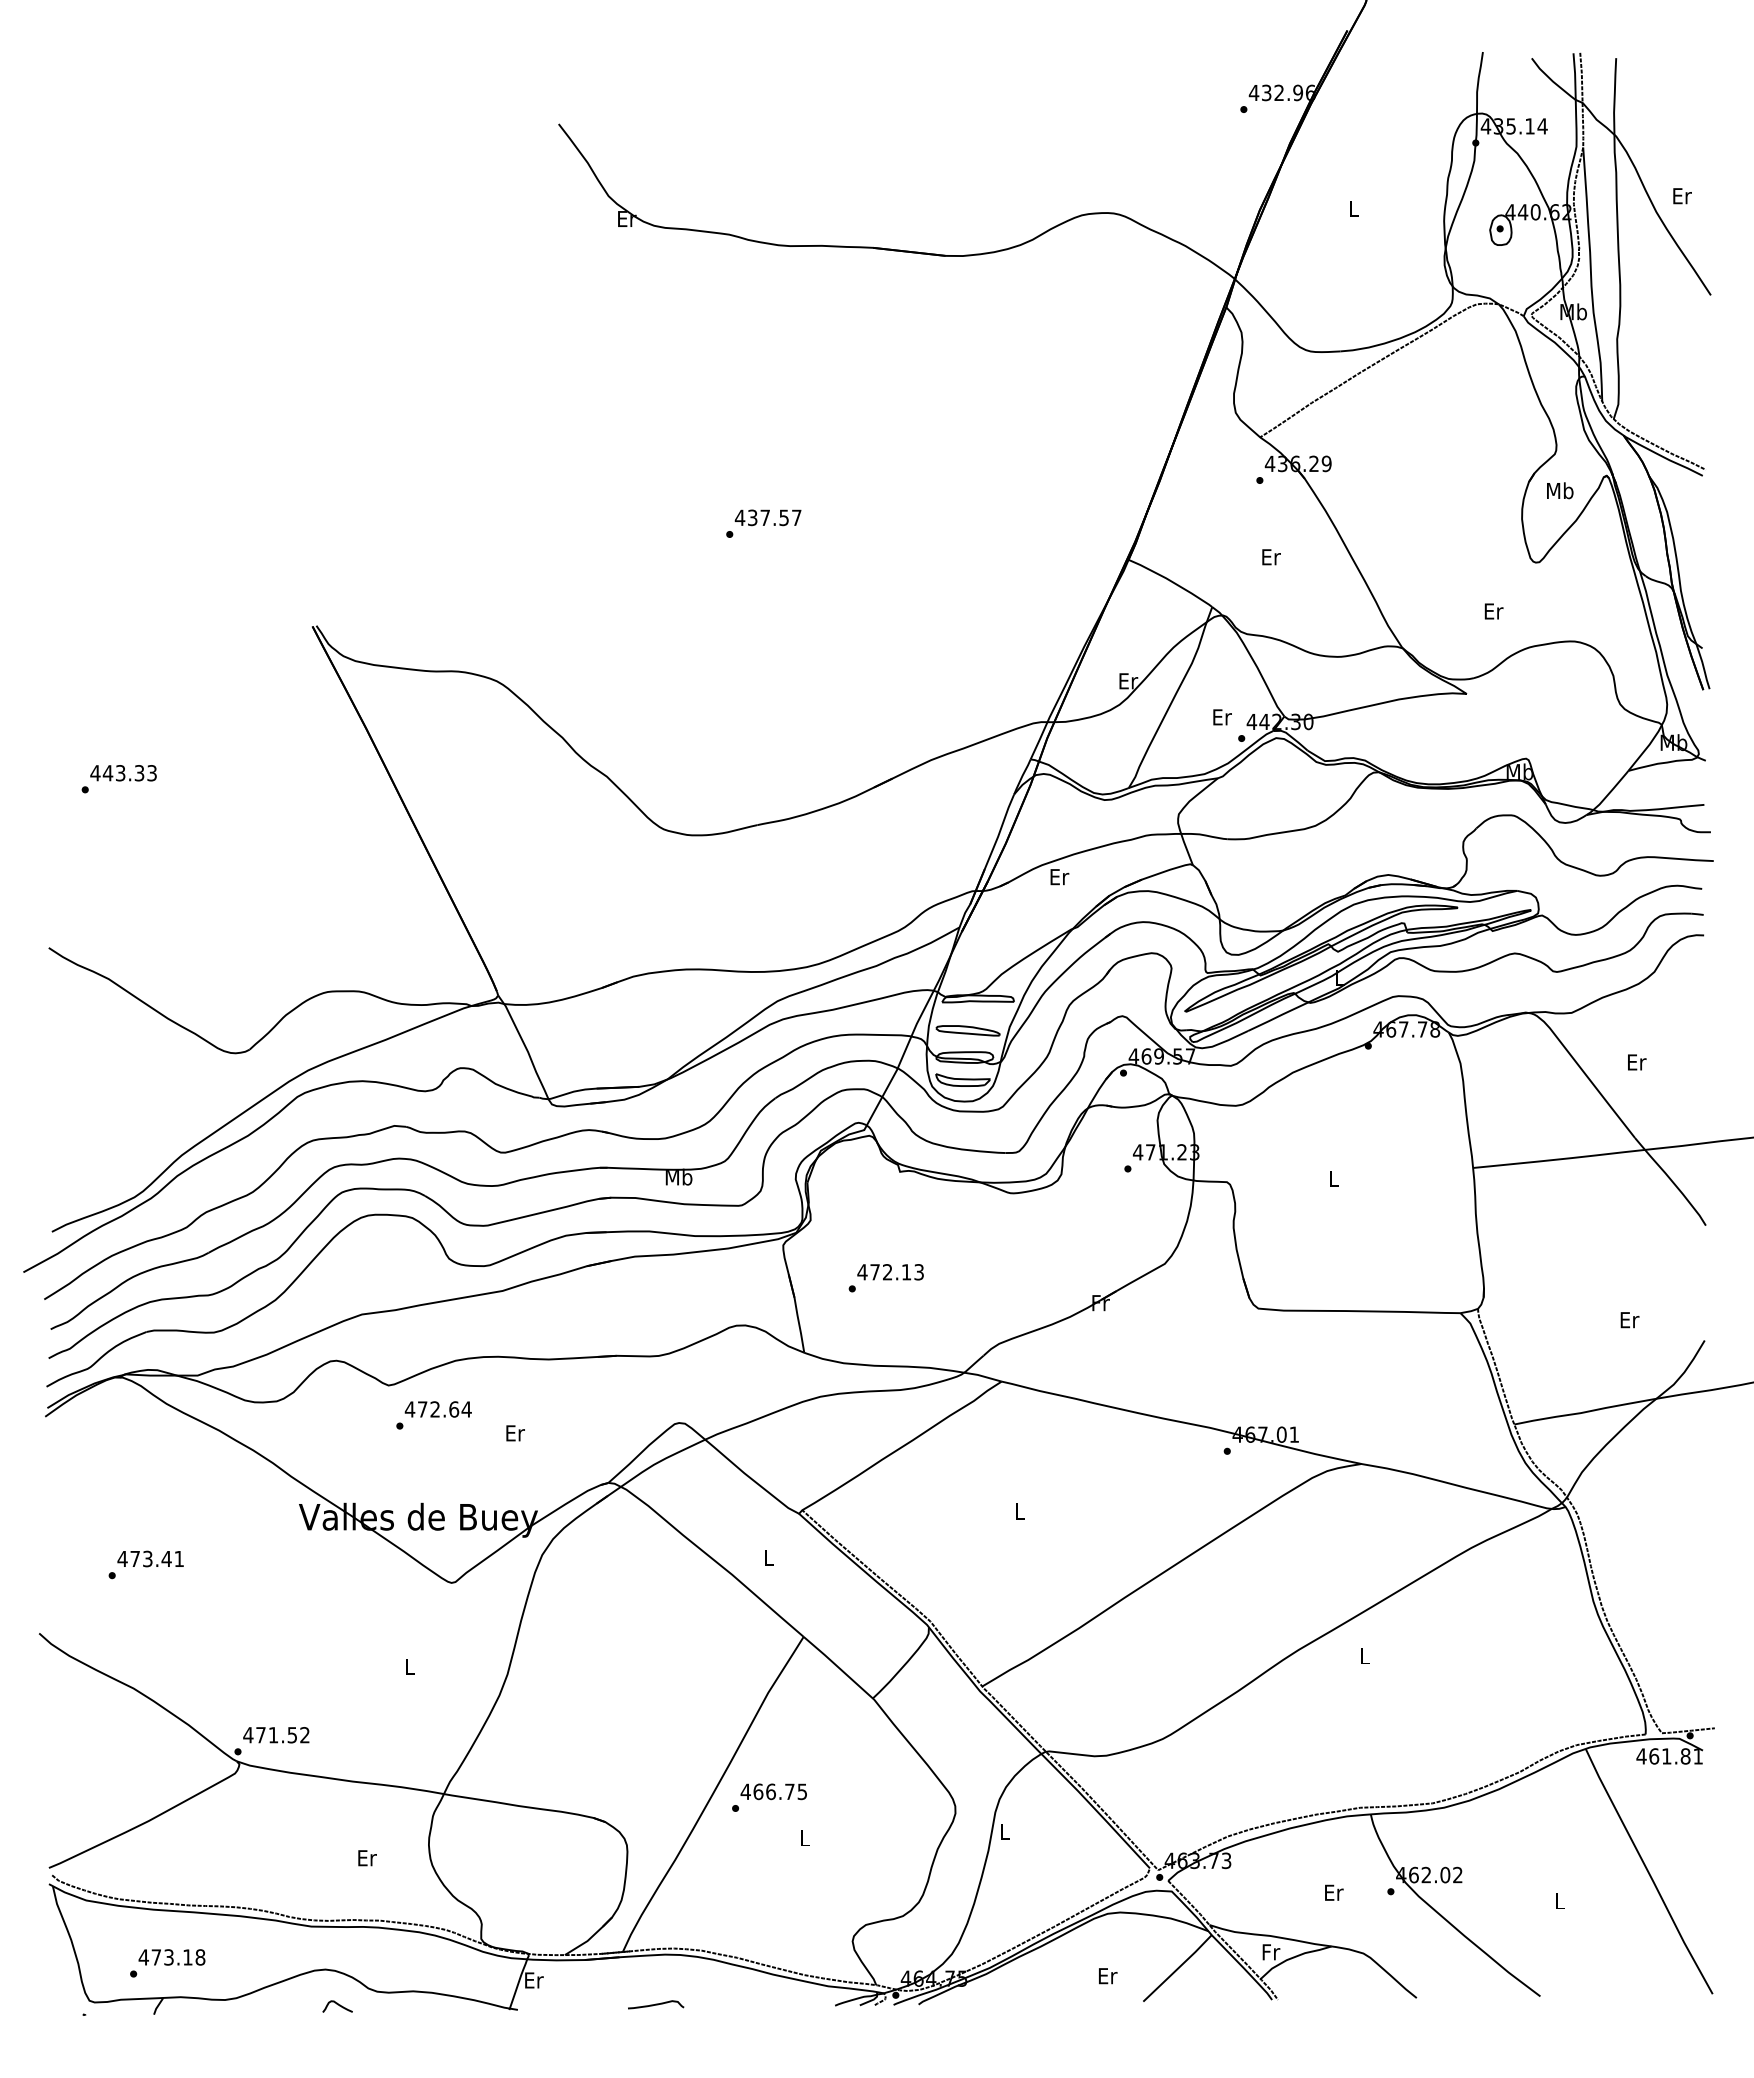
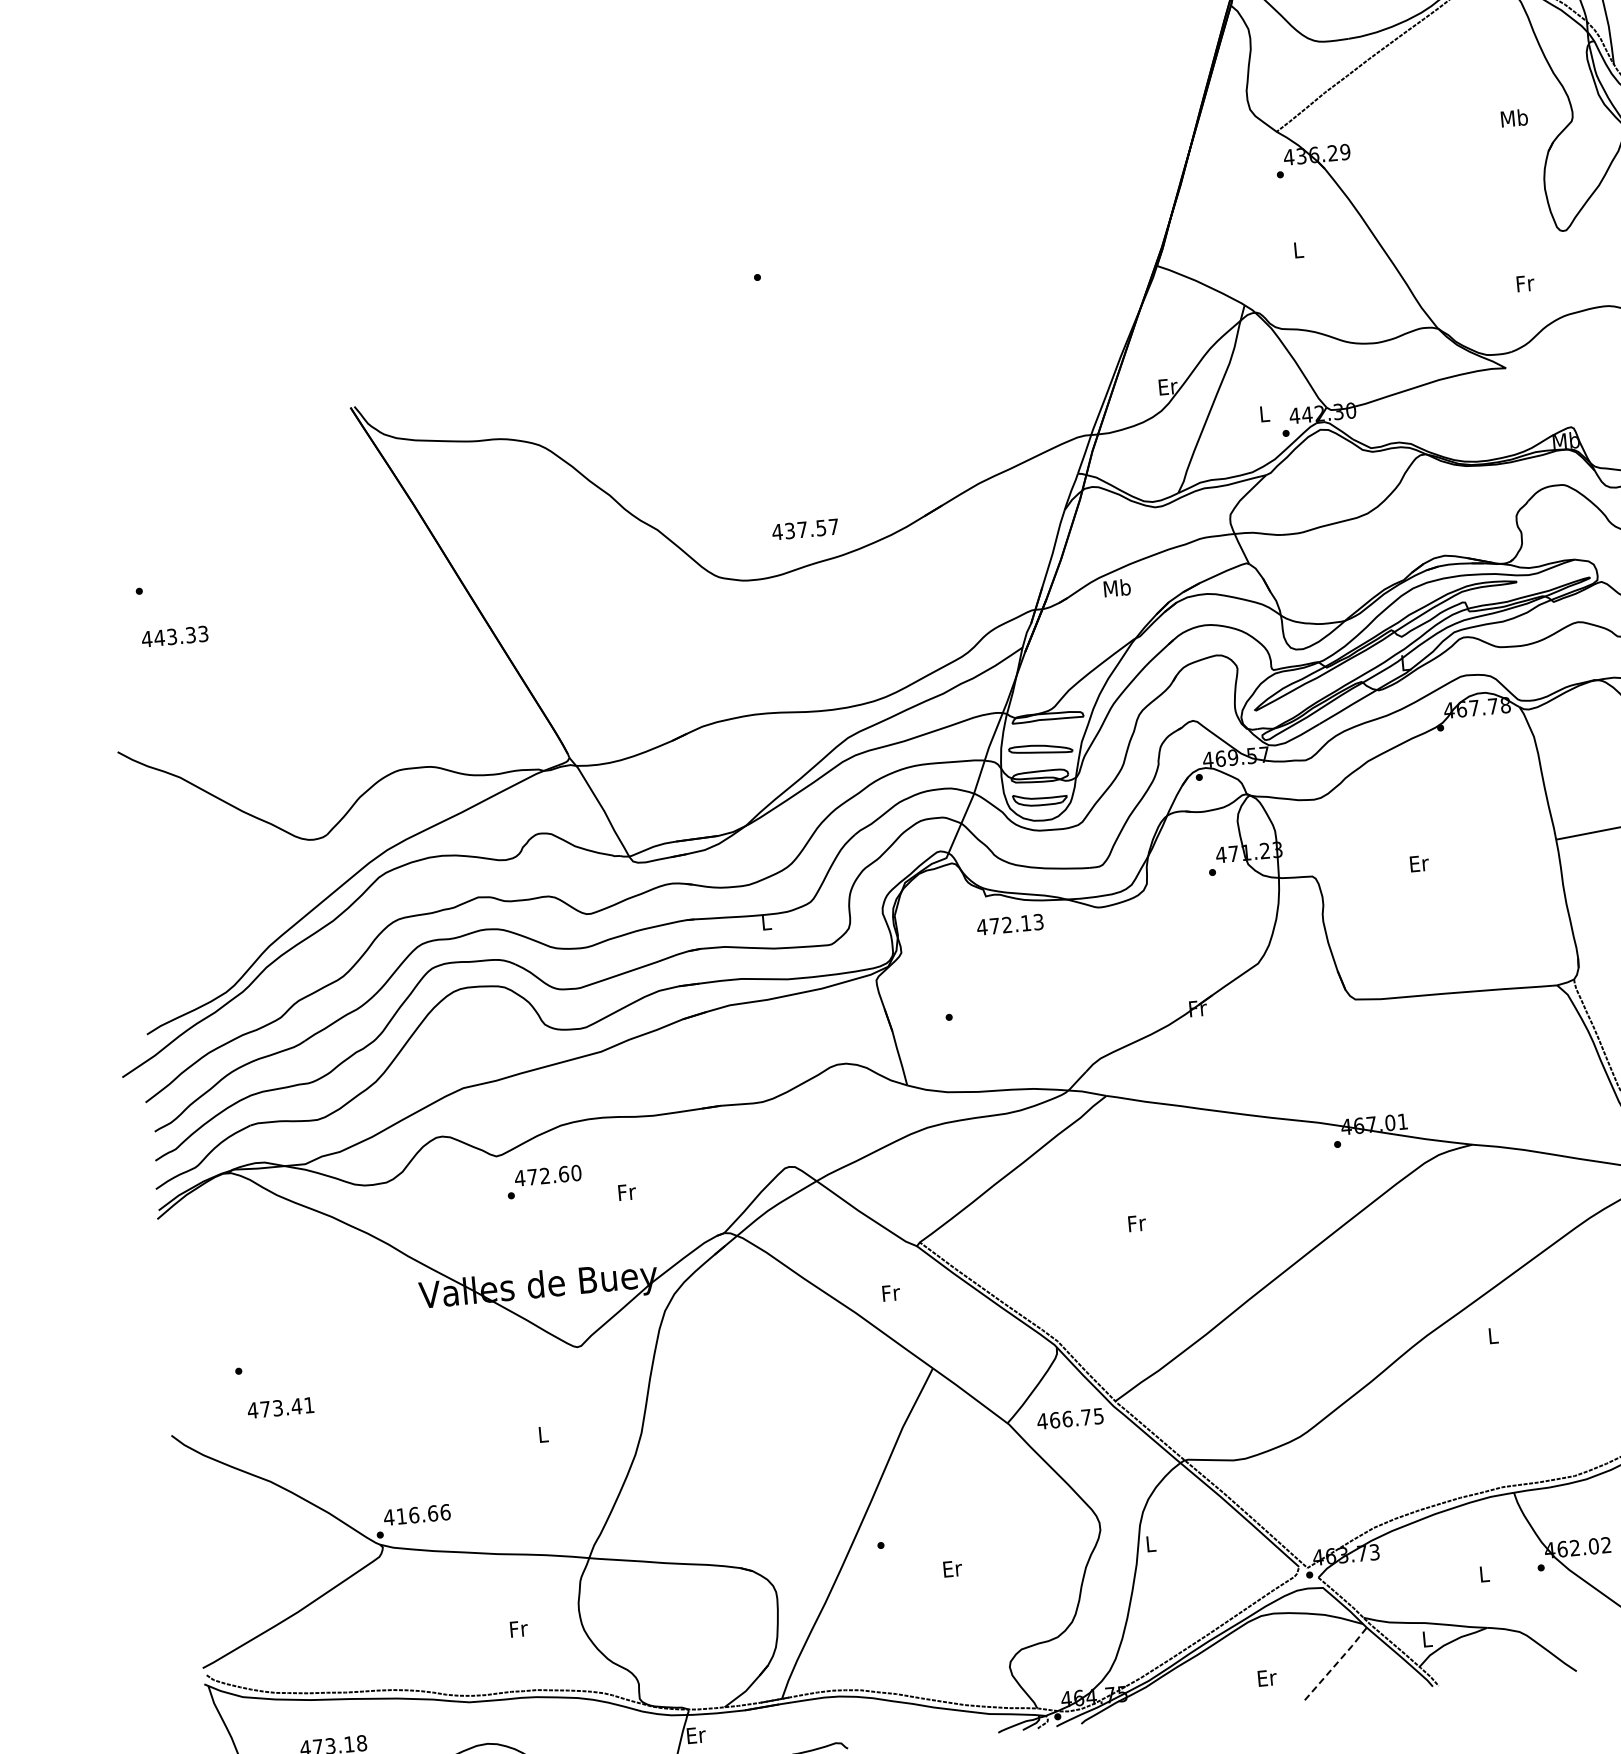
text: (1560, 490) -> (1514, 117), moved
text: (767, 517) -> (804, 529), moved
text: (1271, 557) -> (1299, 250), Er -> L
text: (1493, 611) -> (1525, 283), Er -> Fr
text: (1222, 717) -> (1265, 414), Er -> L
text: (123, 773) -> (174, 636), moved
text: (1059, 876) -> (1117, 587), Er -> Mb
text: (678, 1176) -> (765, 921), Mb -> L
text: (1334, 1179) -> (1419, 863), L -> Er
text: (890, 1272) -> (1010, 924), moved
text: (466, 1409) -> (576, 1173), 472.64 -> 472.60
text: (515, 1433) -> (627, 1192), Er -> Fr
text: (1020, 1511) -> (1137, 1223), L -> Fr
text: (150, 1558) -> (280, 1407), moved
text: (769, 1558) -> (891, 1293), L -> Fr
text: (283, 1735) -> (424, 1514), 471.52 -> 416.66
text: (773, 1791) -> (1069, 1418), moved
text: (804, 1838) -> (952, 1569), L -> Er
text: (367, 1858) -> (519, 1629), Er -> Fr
text: (1334, 1892) -> (1485, 1573), Er -> L
text: (1271, 1952) -> (1427, 1639), Fr -> L
line: (1178, 1968) -> (1336, 1663), solid -> dashed

